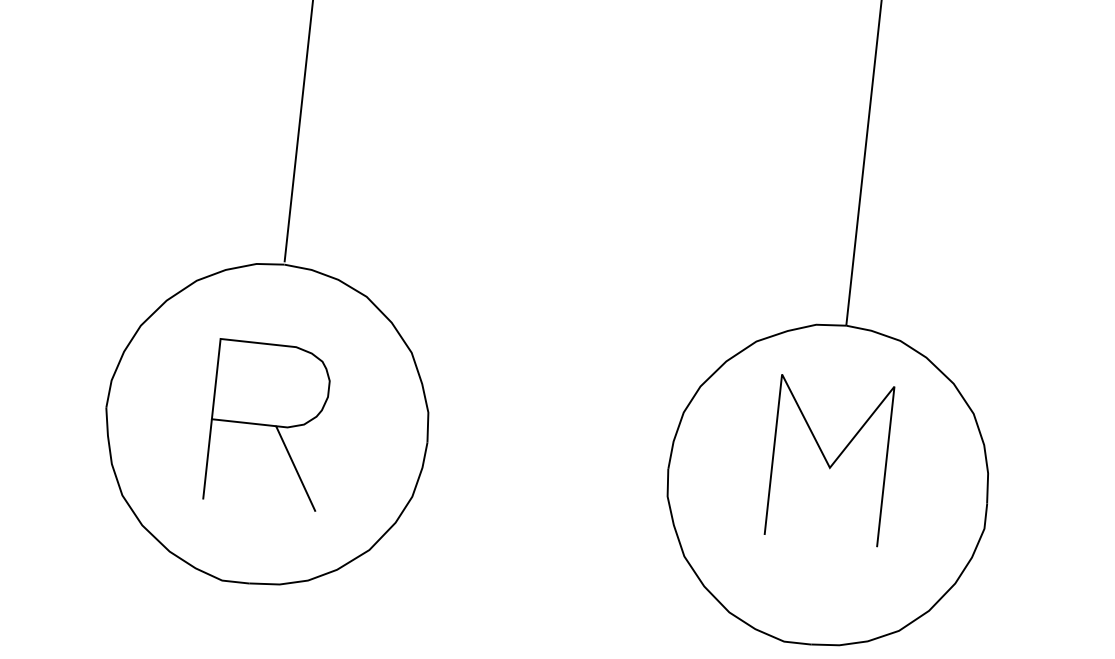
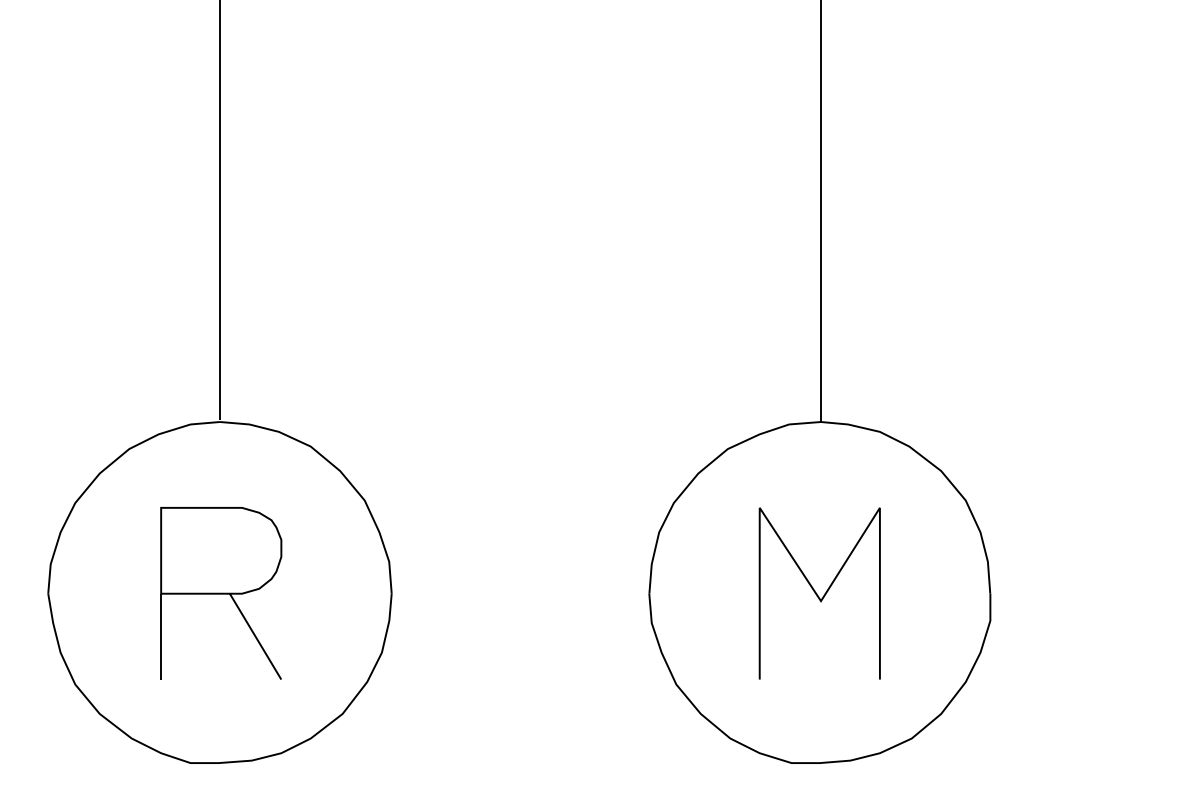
curve: (827, 460) -> (817, 593), moved

